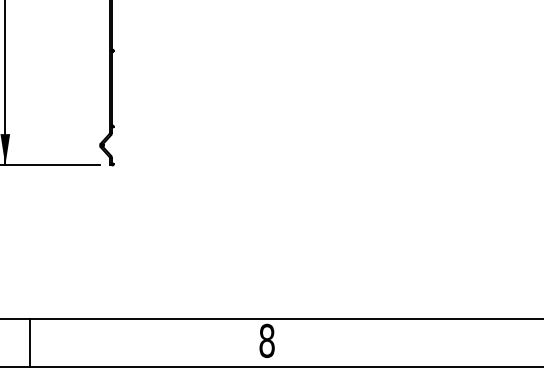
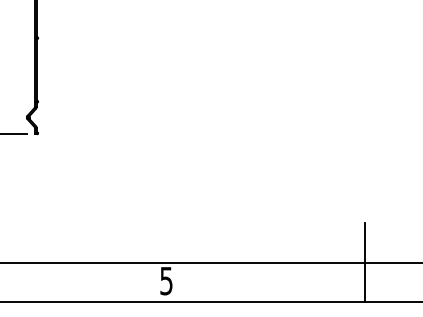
line: (504, 318) -> (365, 262), added
text: (266, 340) -> (166, 280), 8 -> 5

